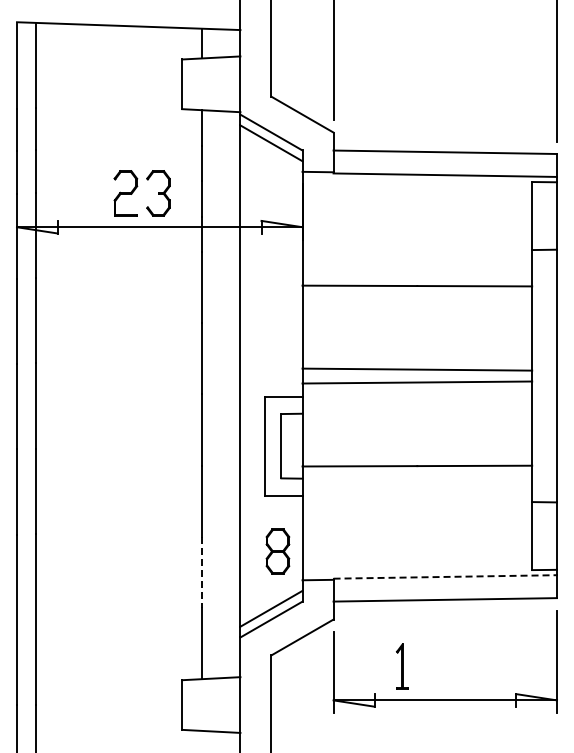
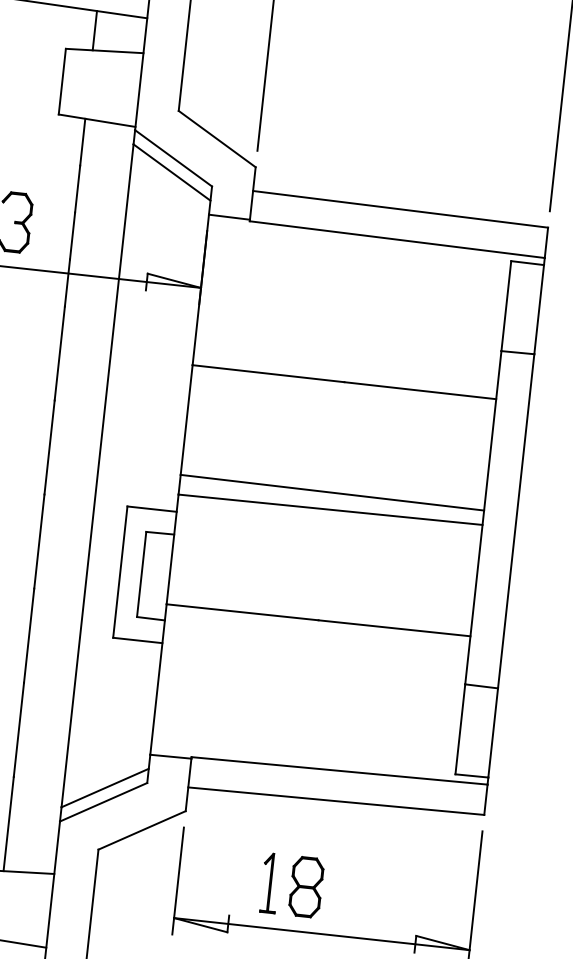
part: (277, 551) -> (305, 887), moved
line: (202, 572) -> (19, 730), dashed -> solid
line: (445, 576) -> (339, 770), dashed -> solid

